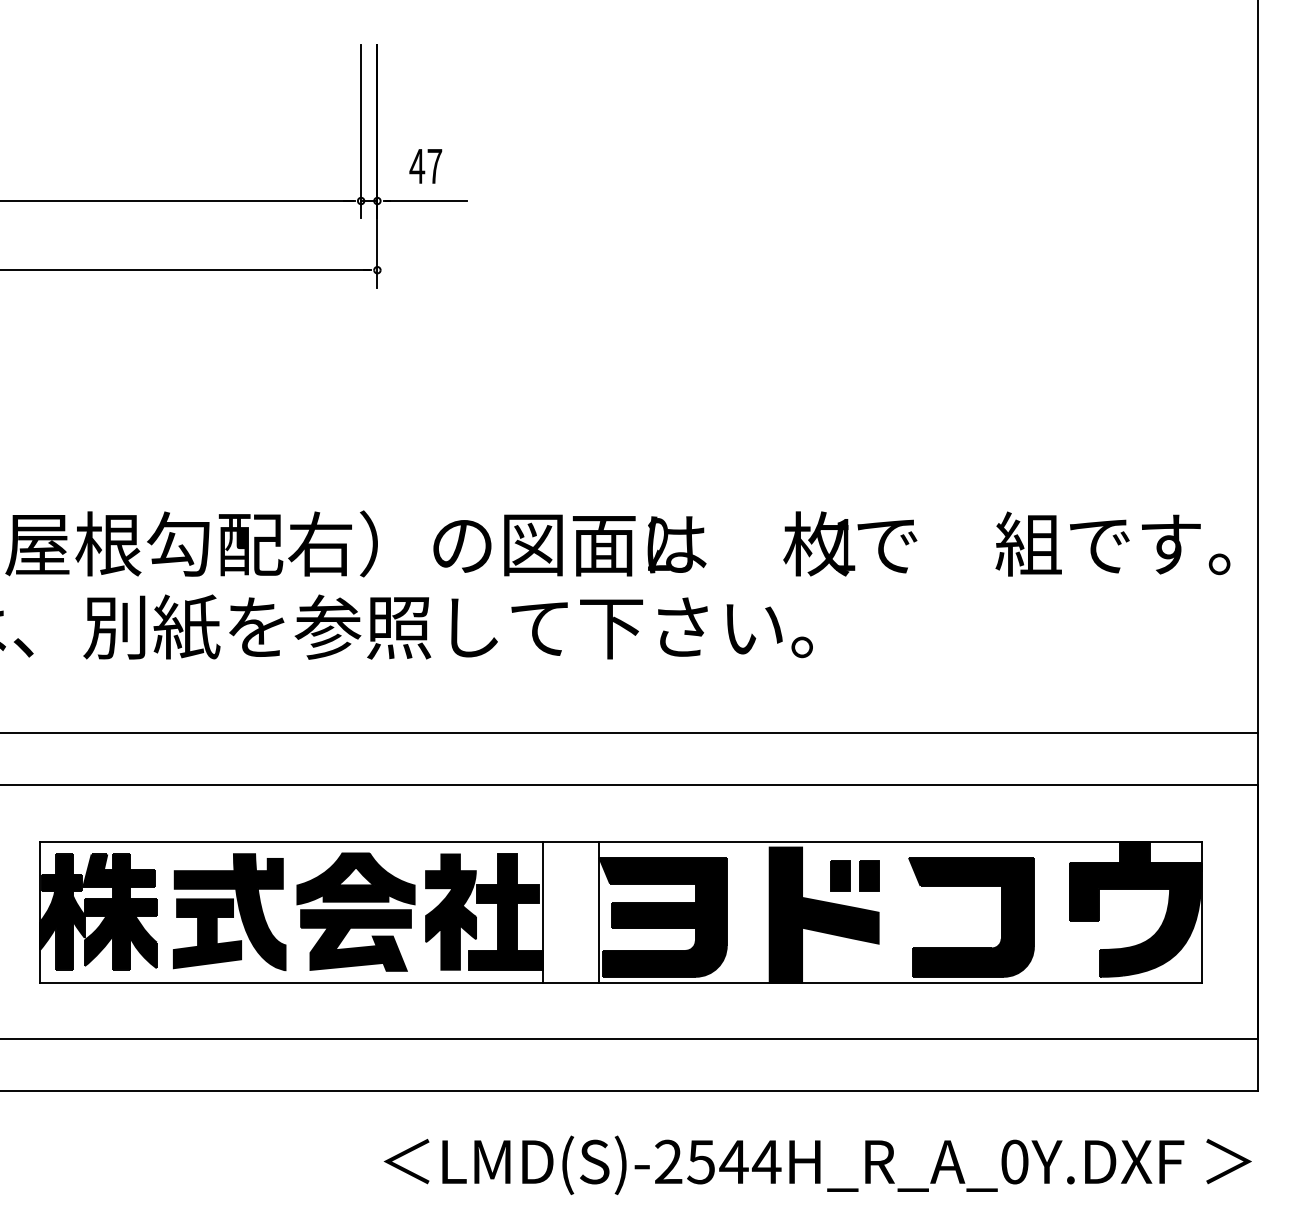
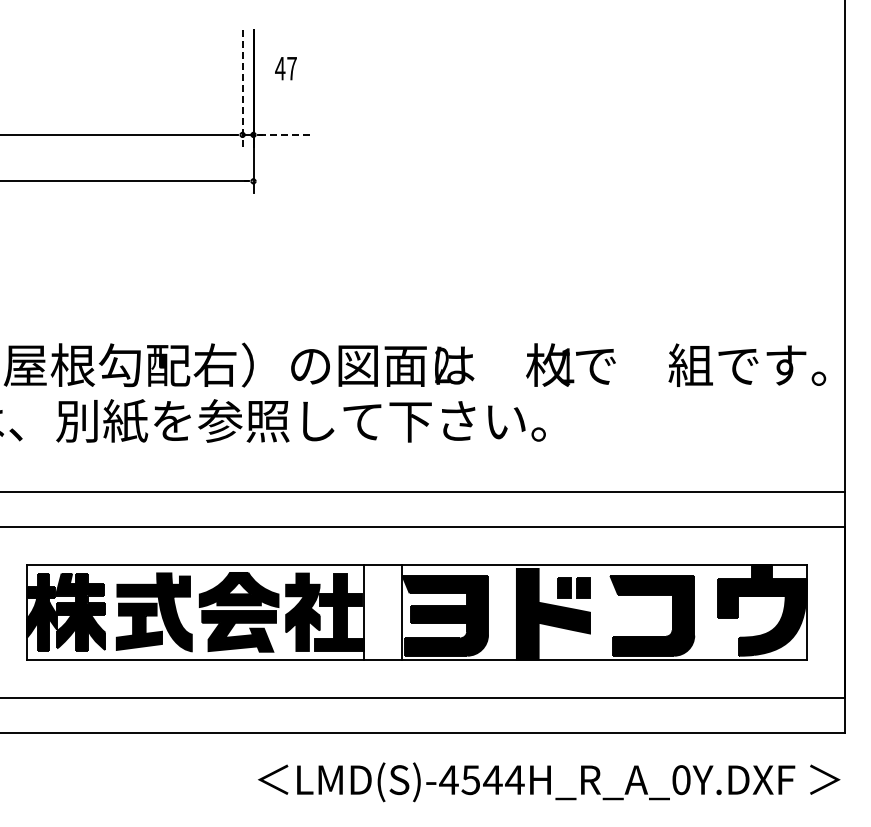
line: (361, 131) -> (242, 88), solid -> dashed
text: (425, 166) -> (285, 68), moved
line: (426, 200) -> (286, 134), solid -> dashed
text: (667, 1161) -> (448, 779), LMD(S)-2544H_R_A_0Y.DXF -> LMD(S)-4544H_R_A_0Y.DXF

